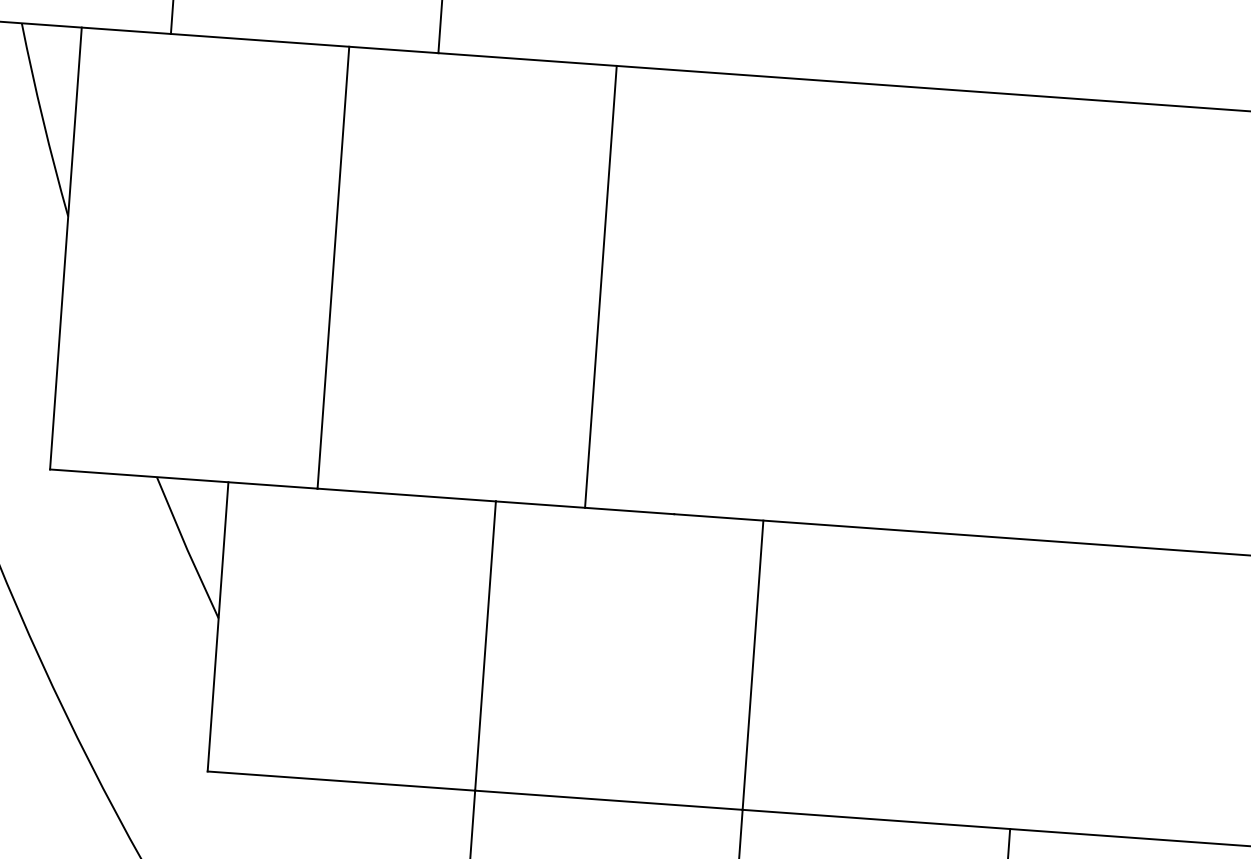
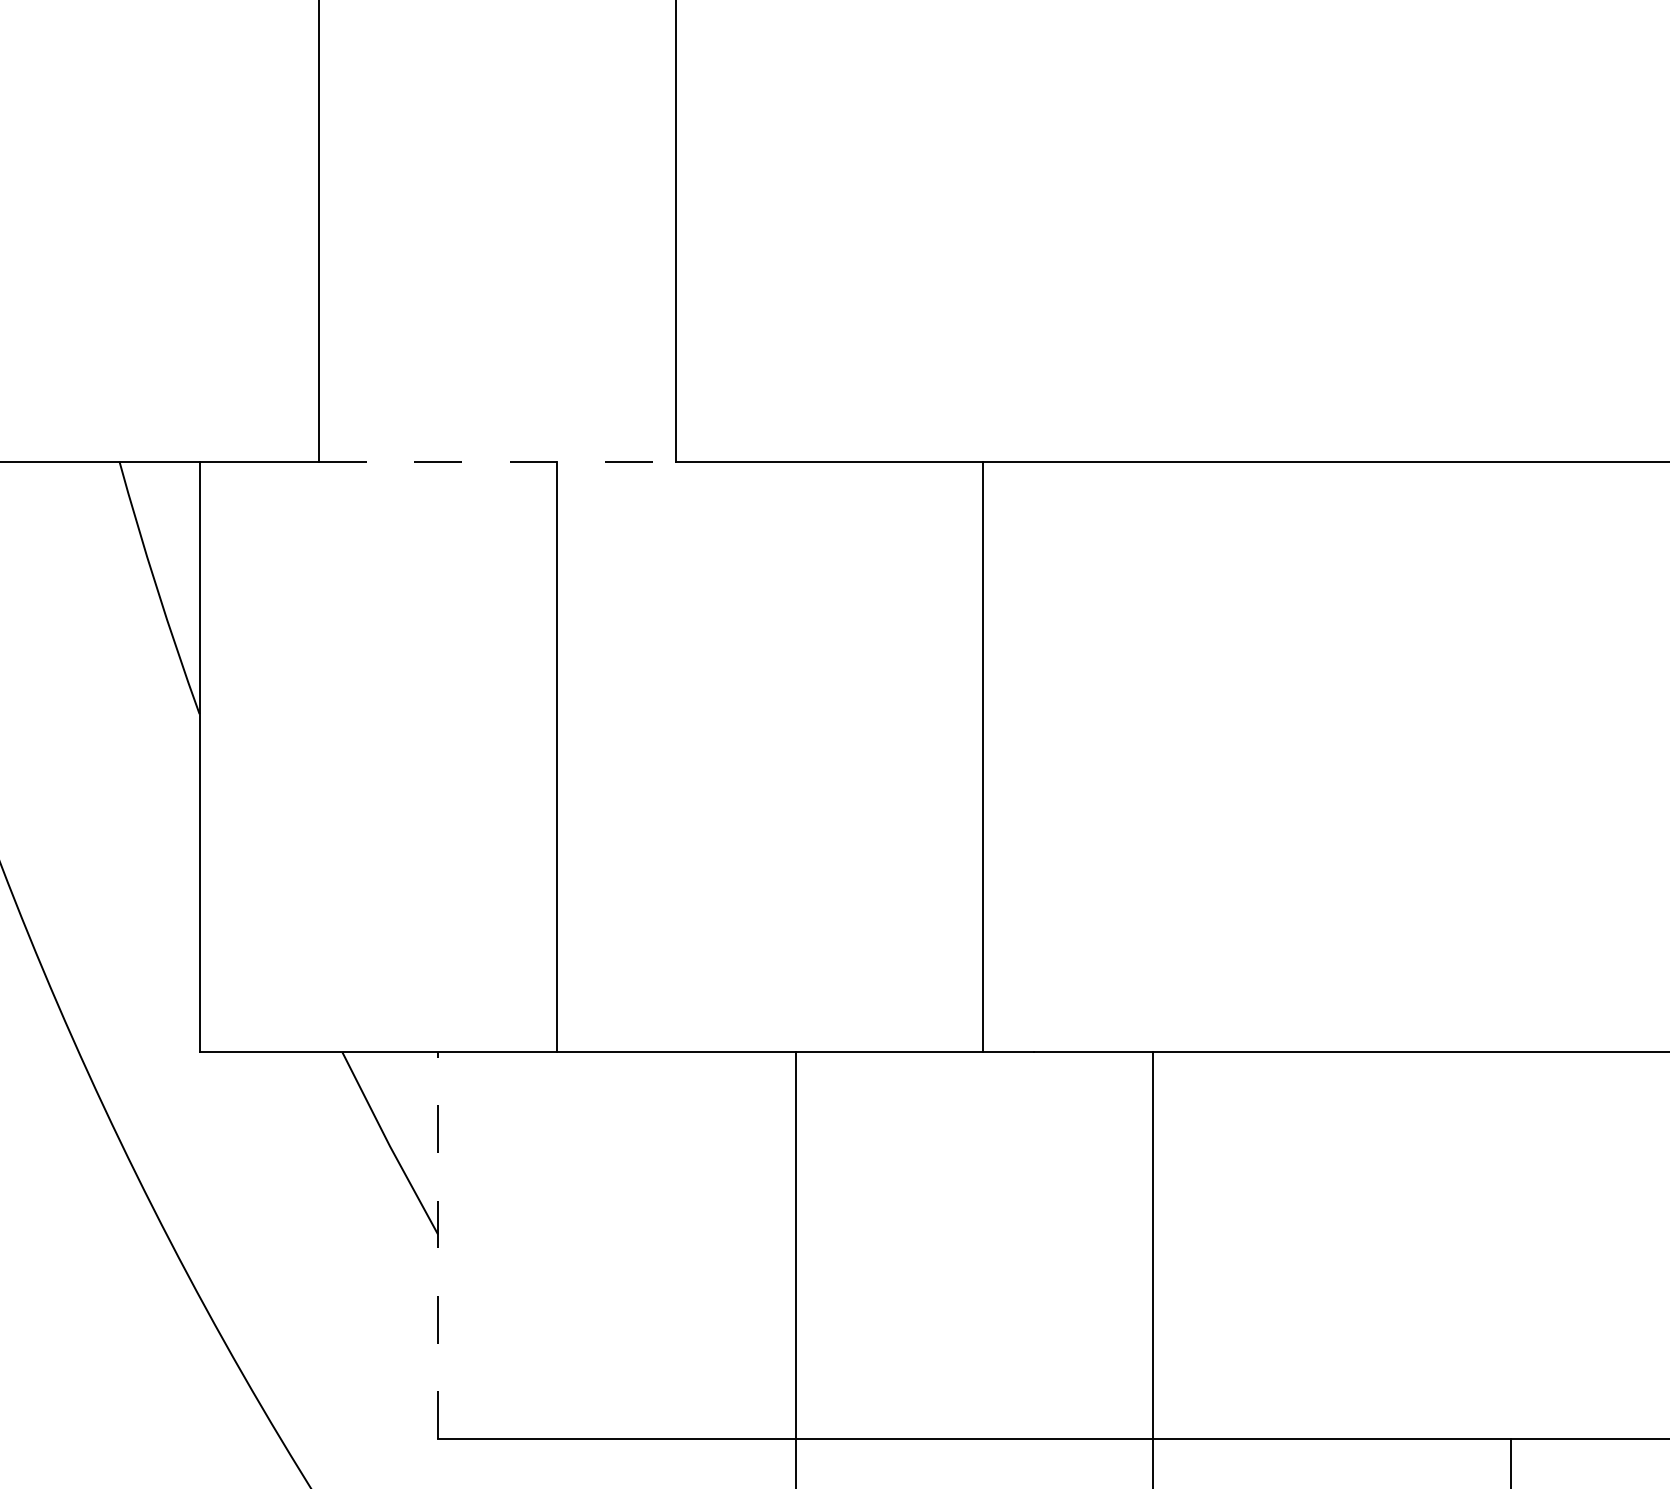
line: (304, 43) -> (497, 461), solid -> dashed
line: (600, 286) -> (982, 756), moved
line: (218, 626) -> (438, 1245), solid -> dashed

